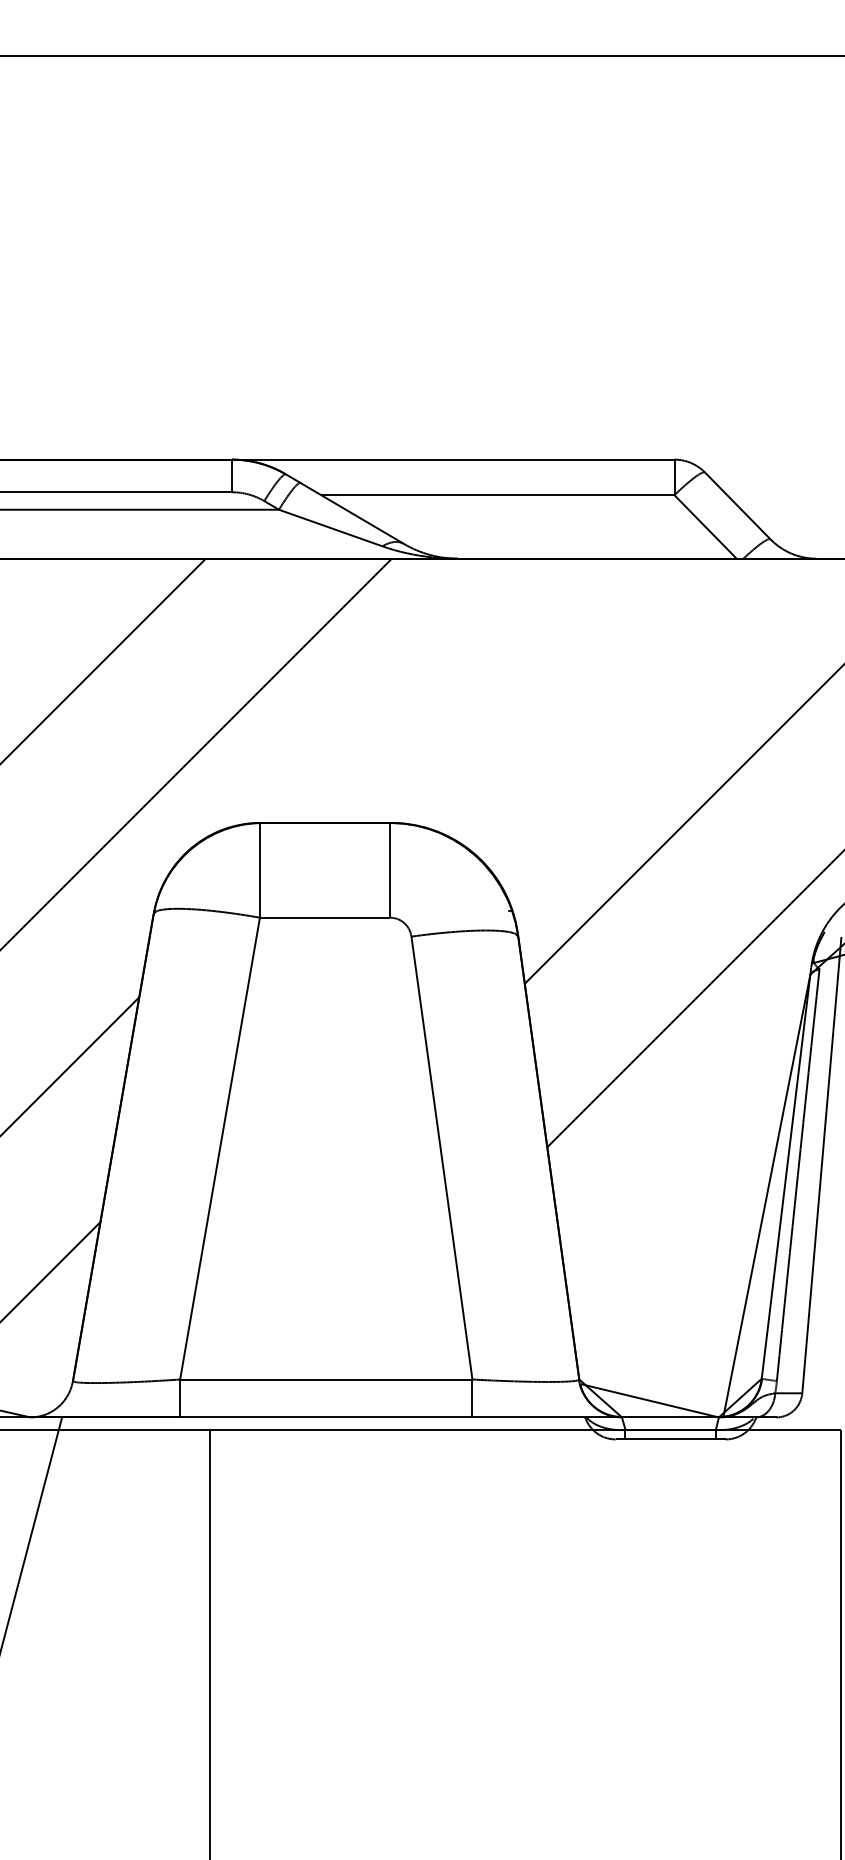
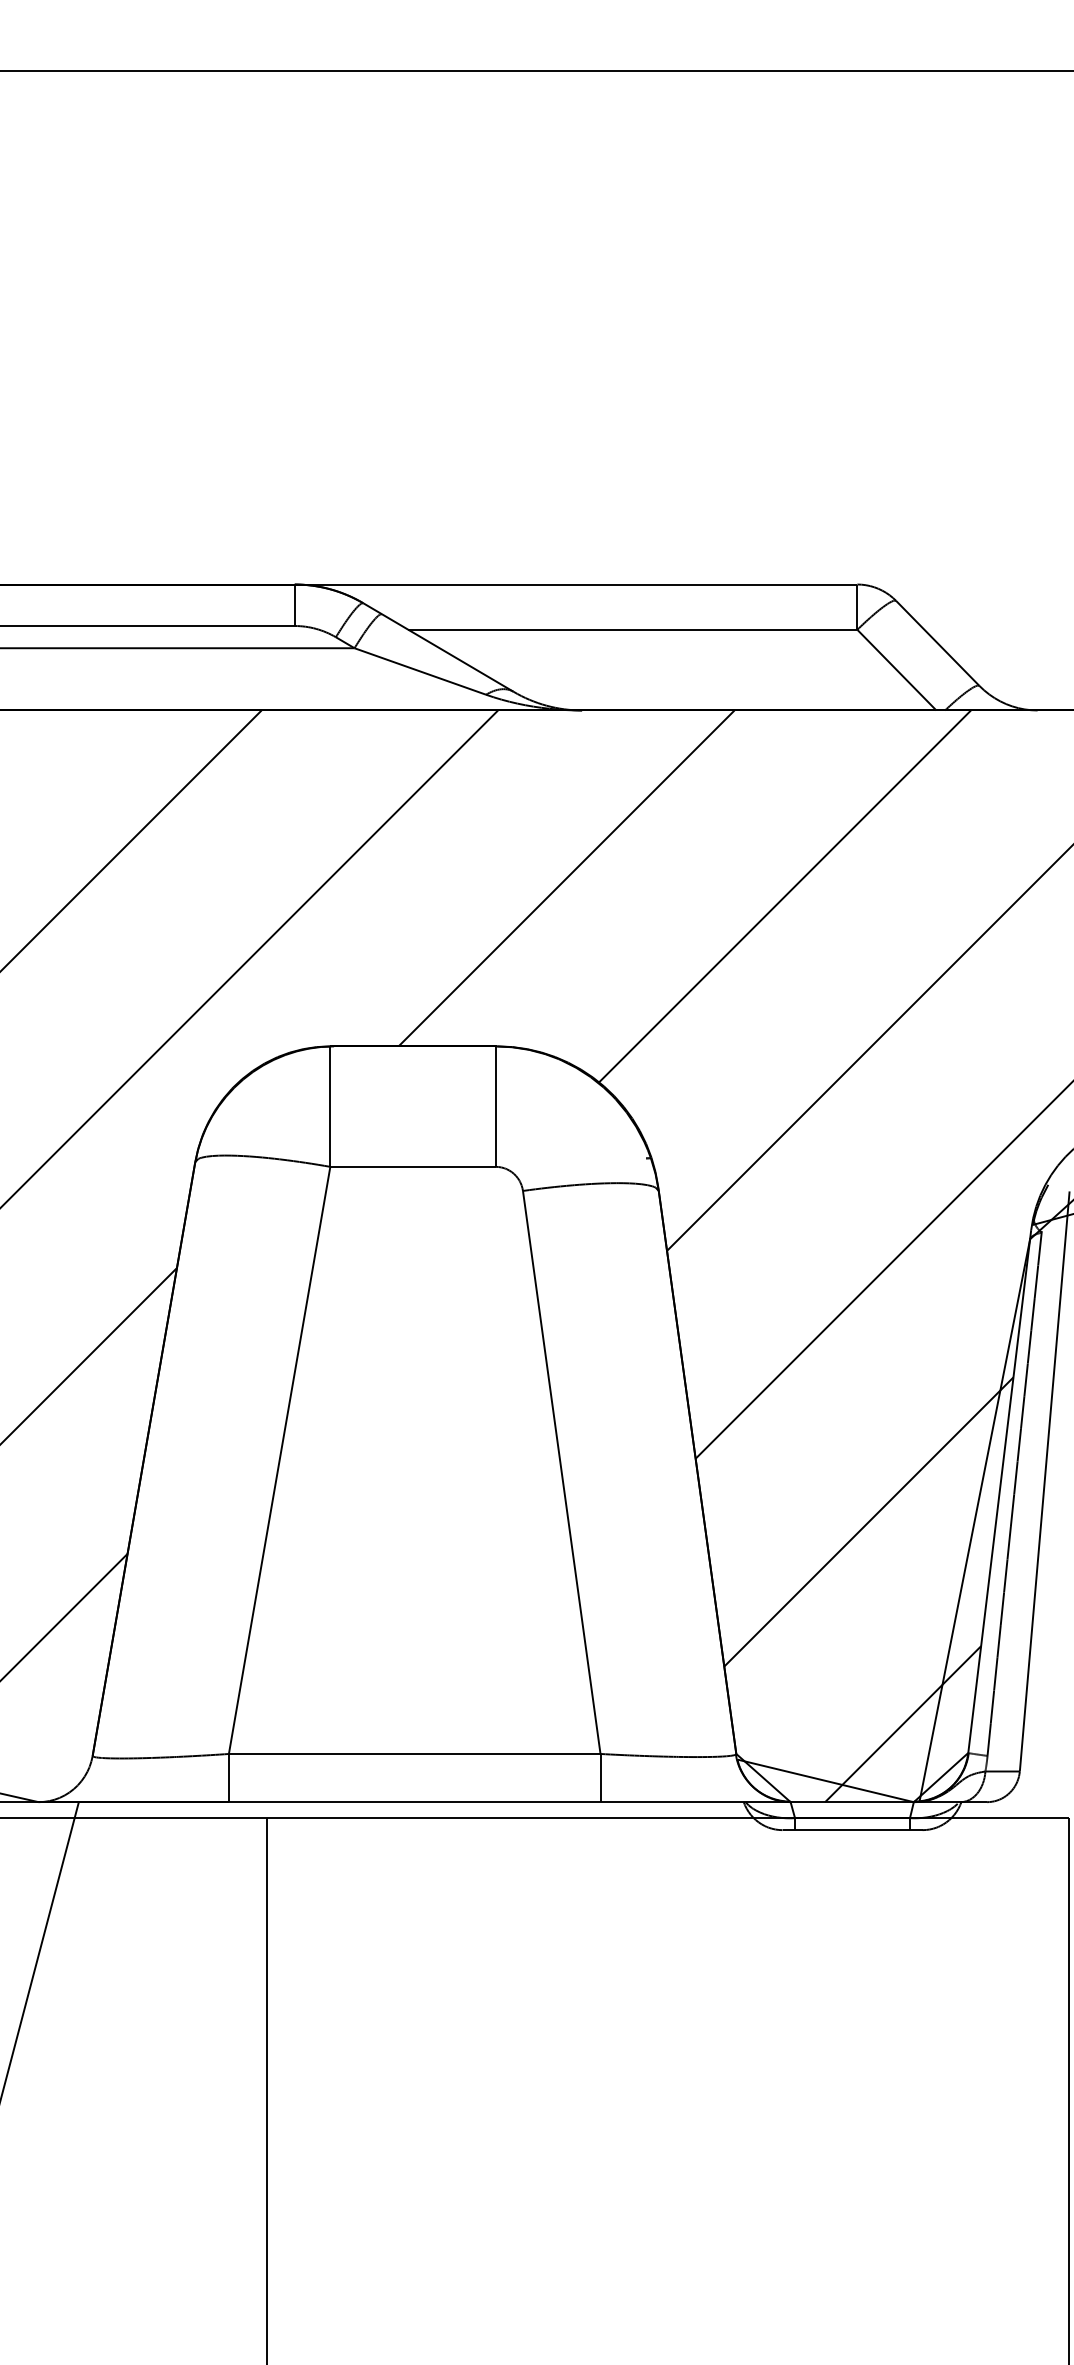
line: (445, 690) -> (566, 878), added
line: (617, 705) -> (784, 896), added
line: (683, 1196) -> (868, 1521), added
line: (710, 1356) -> (903, 1724), added

